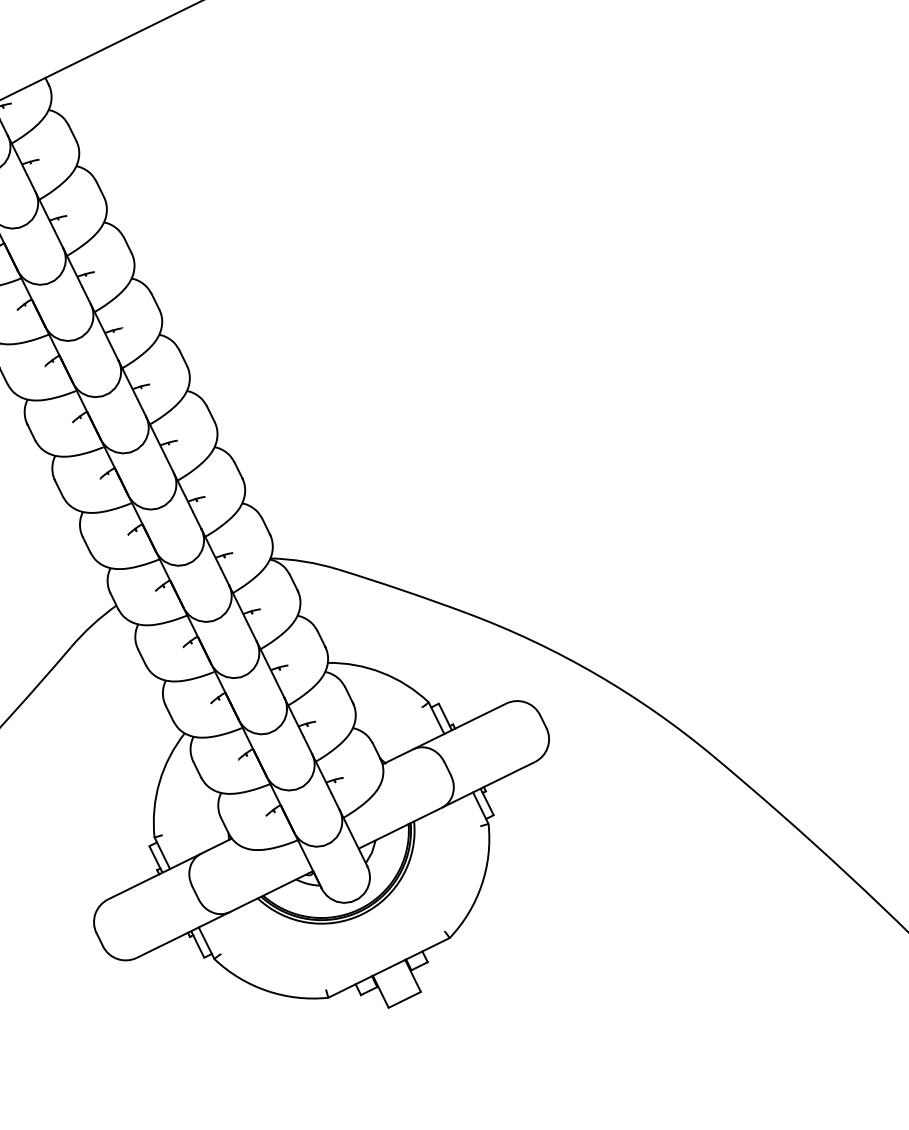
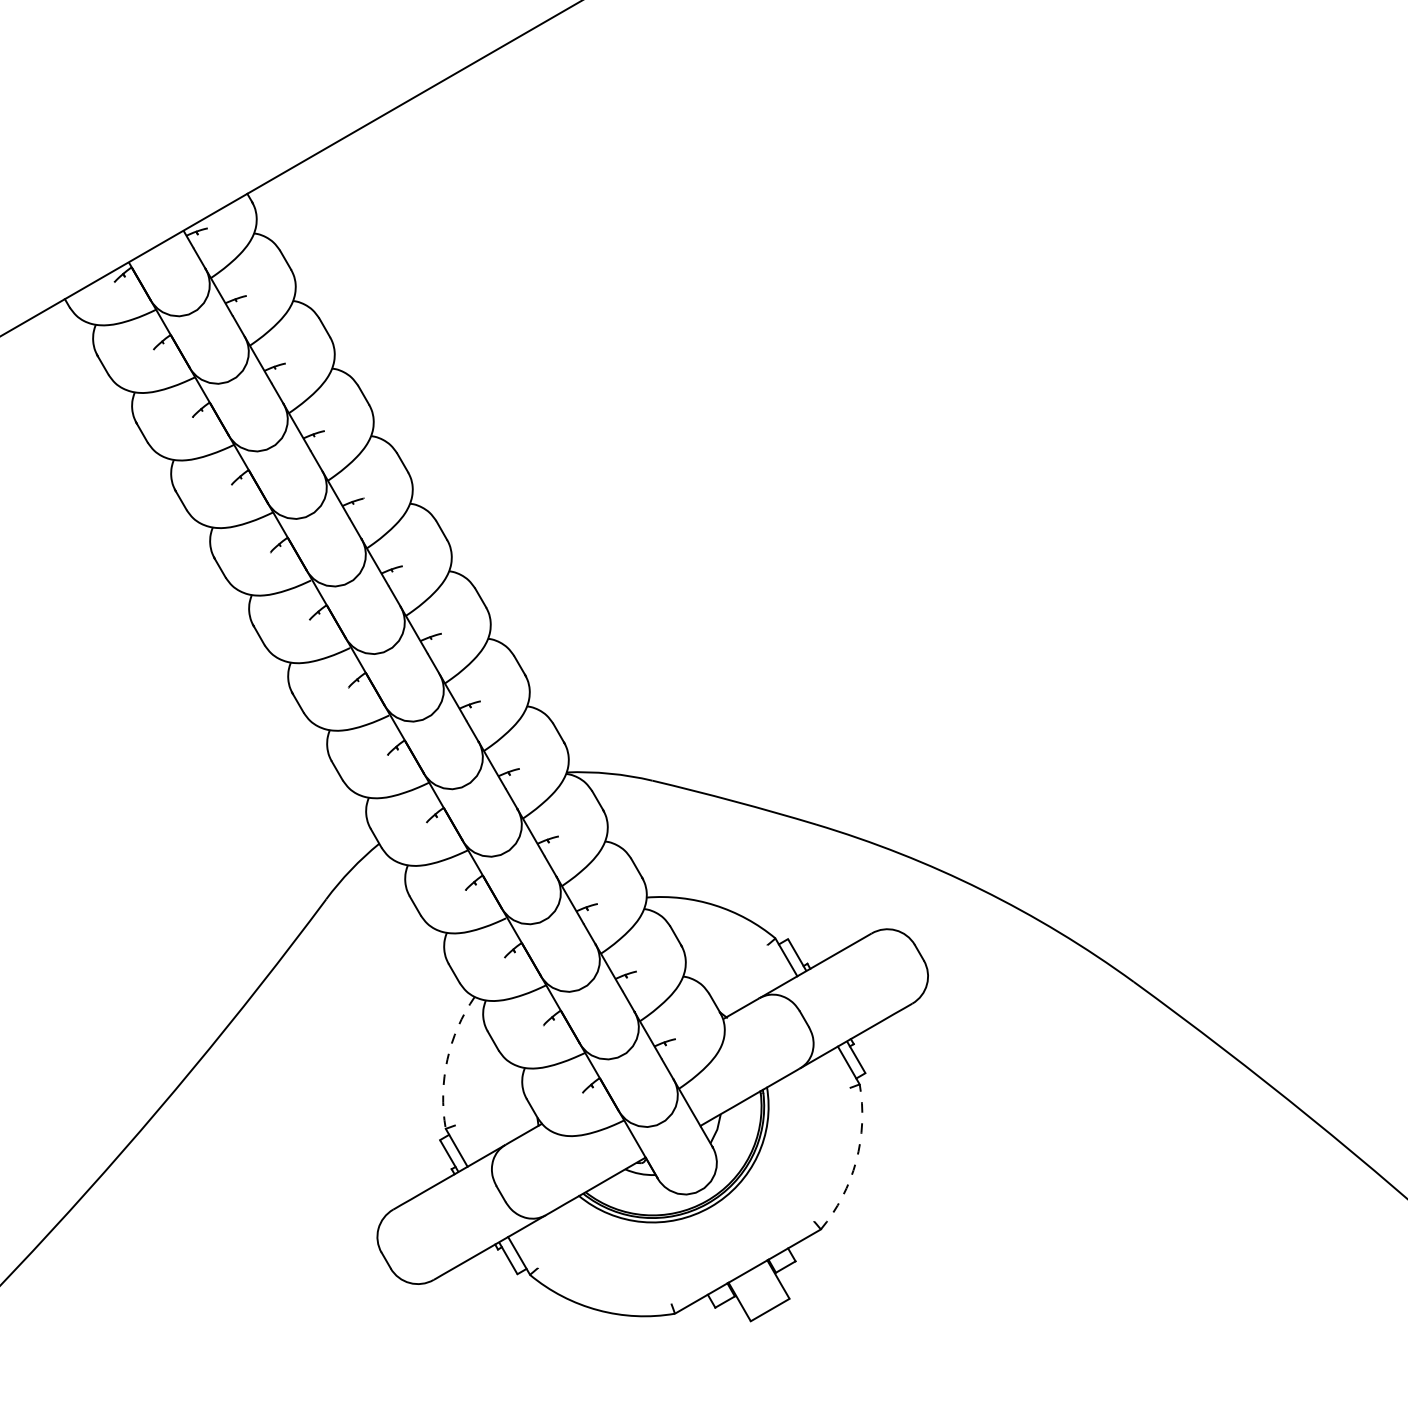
arc: (159, 782) -> (447, 1059), solid -> dashed
arc: (481, 885) -> (856, 1161), solid -> dashed

